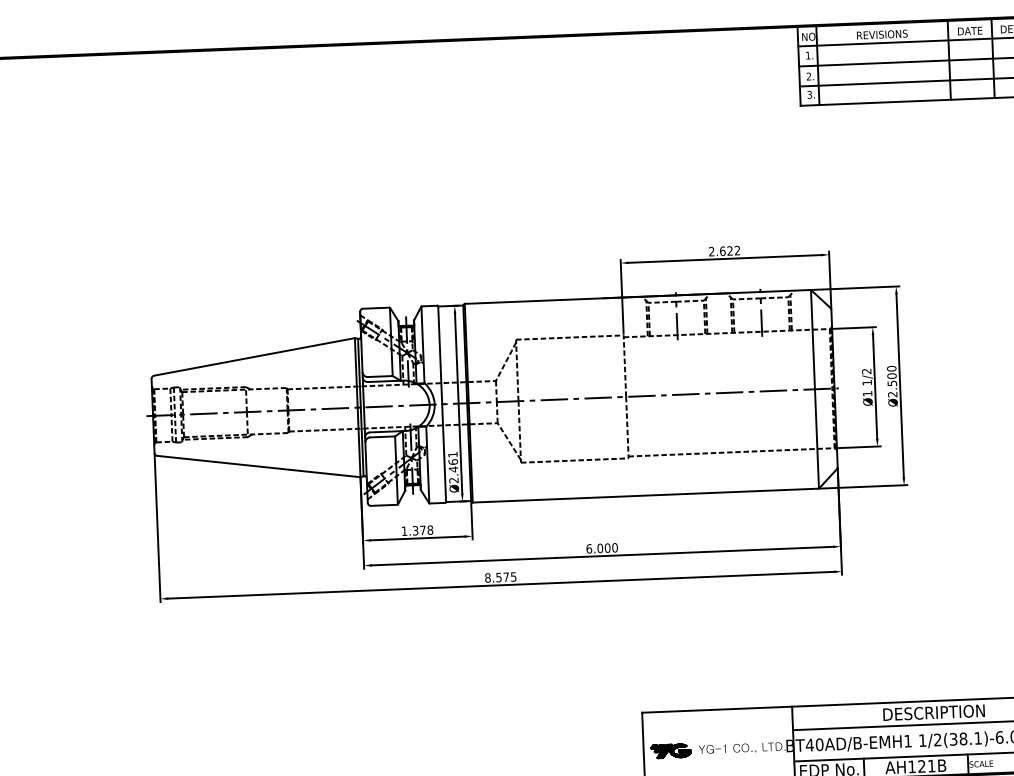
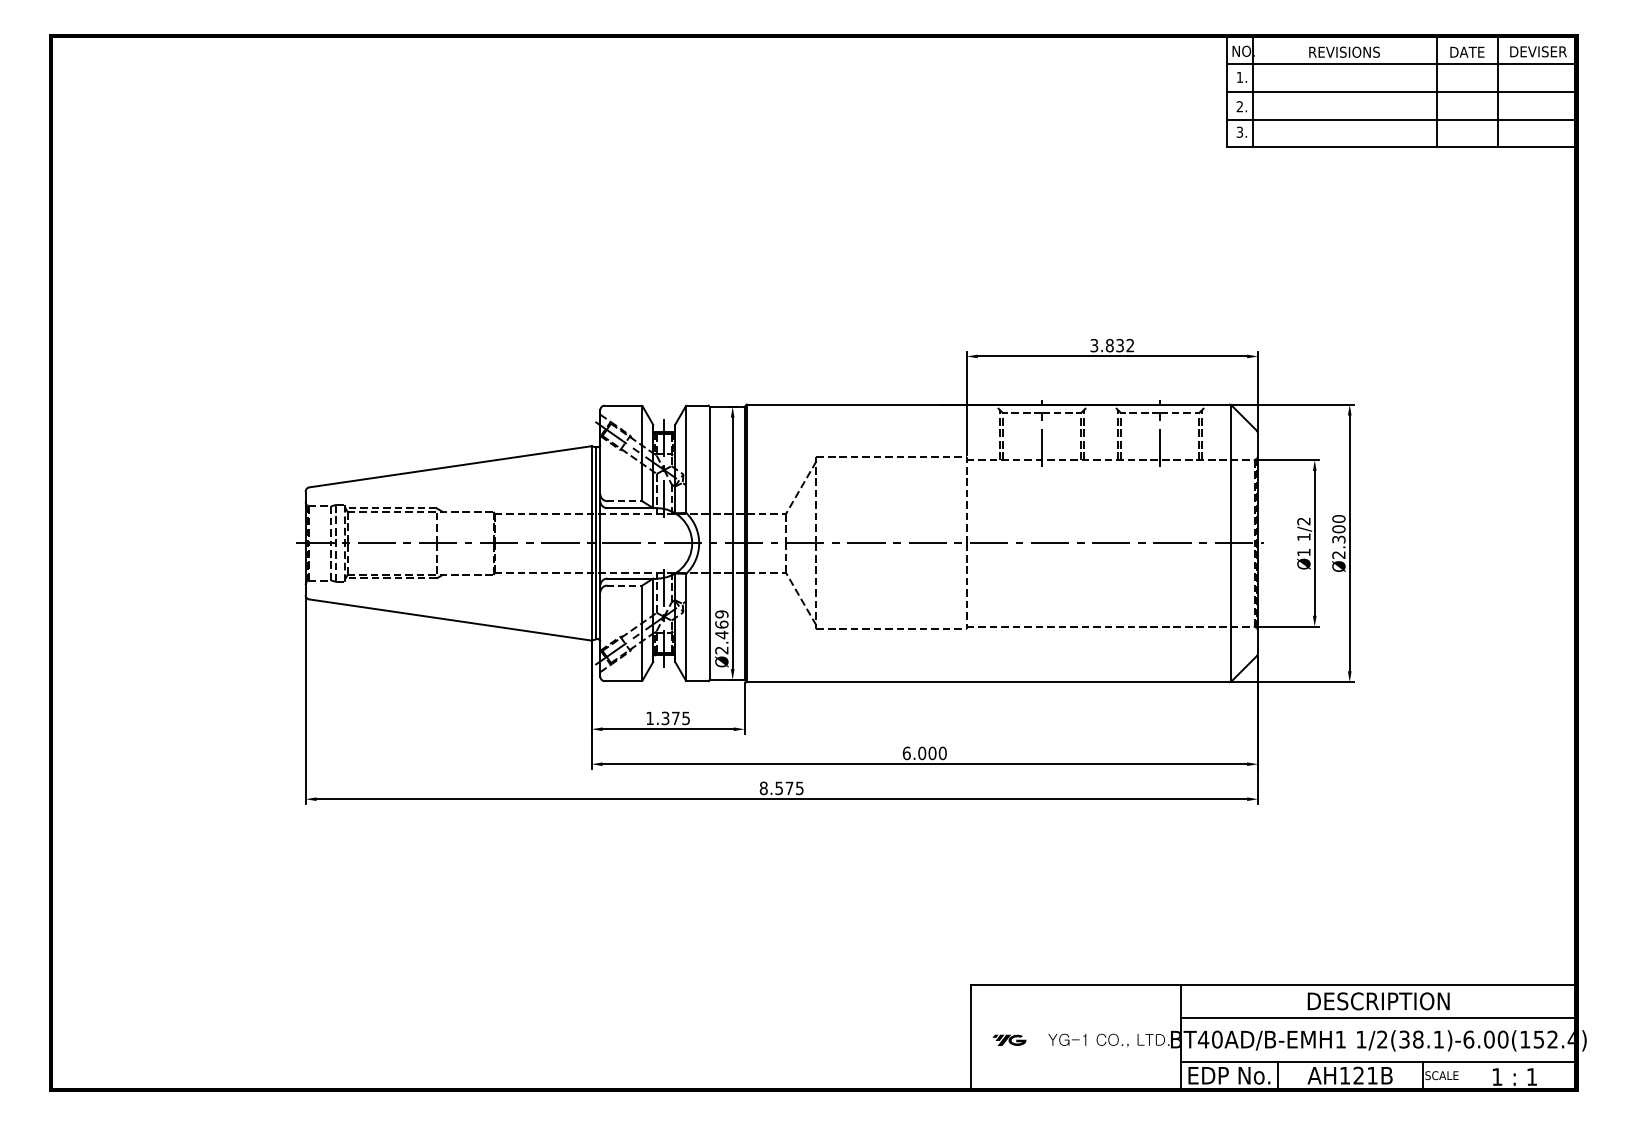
text: (720, 251) -> (1106, 345), 2.622 -> 3.832
line: (380, 376) -> (625, 501), solid -> dashed
text: (892, 383) -> (1338, 539), Ø2.500 -> Ø2.300
line: (383, 436) -> (625, 585), solid -> dashed
text: (452, 454) -> (721, 614), Ø2.461 -> Ø2.469
text: (430, 530) -> (686, 718), 1.378 -> 1.375
part: (670, 751) -> (1009, 1040), size x0.6

